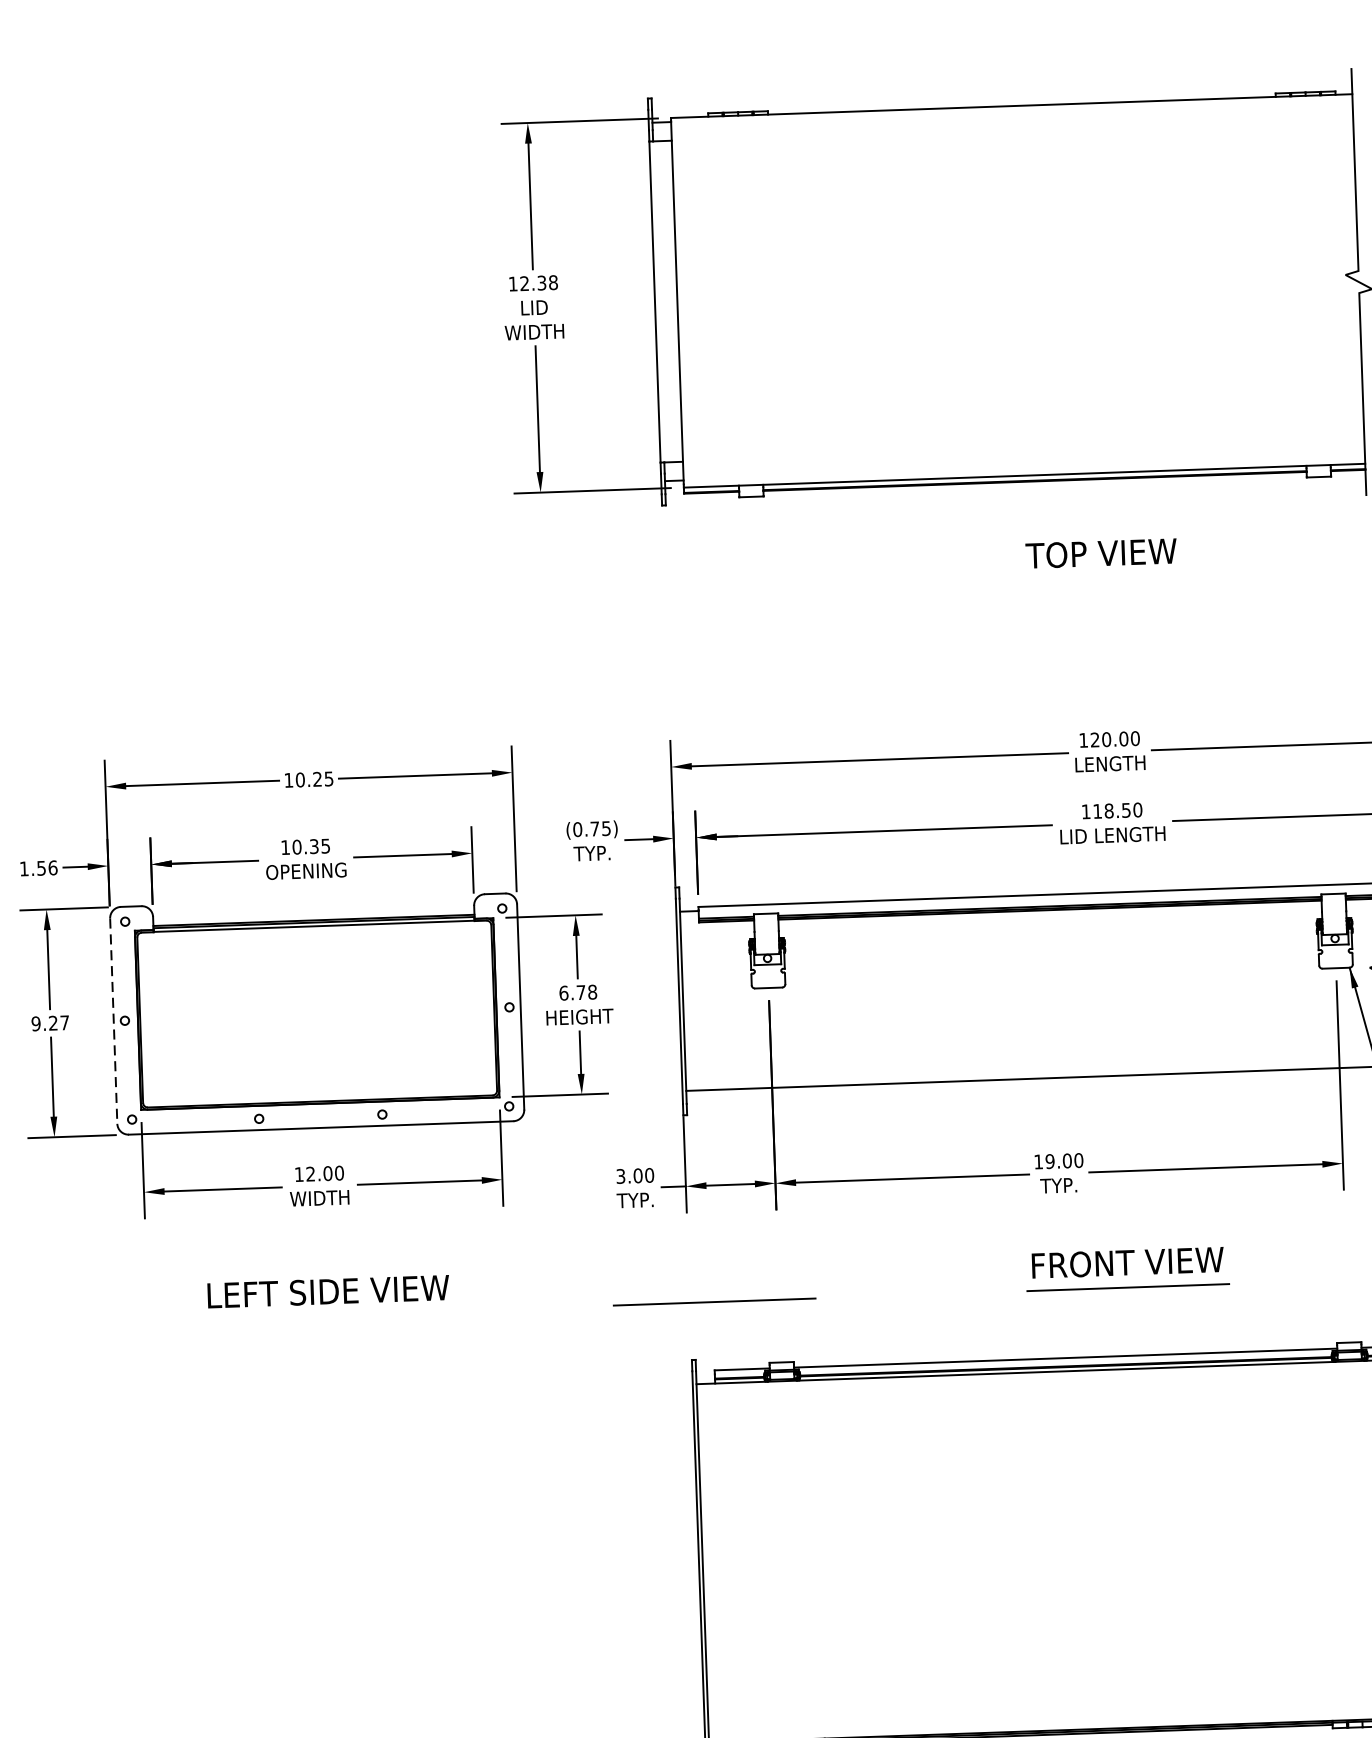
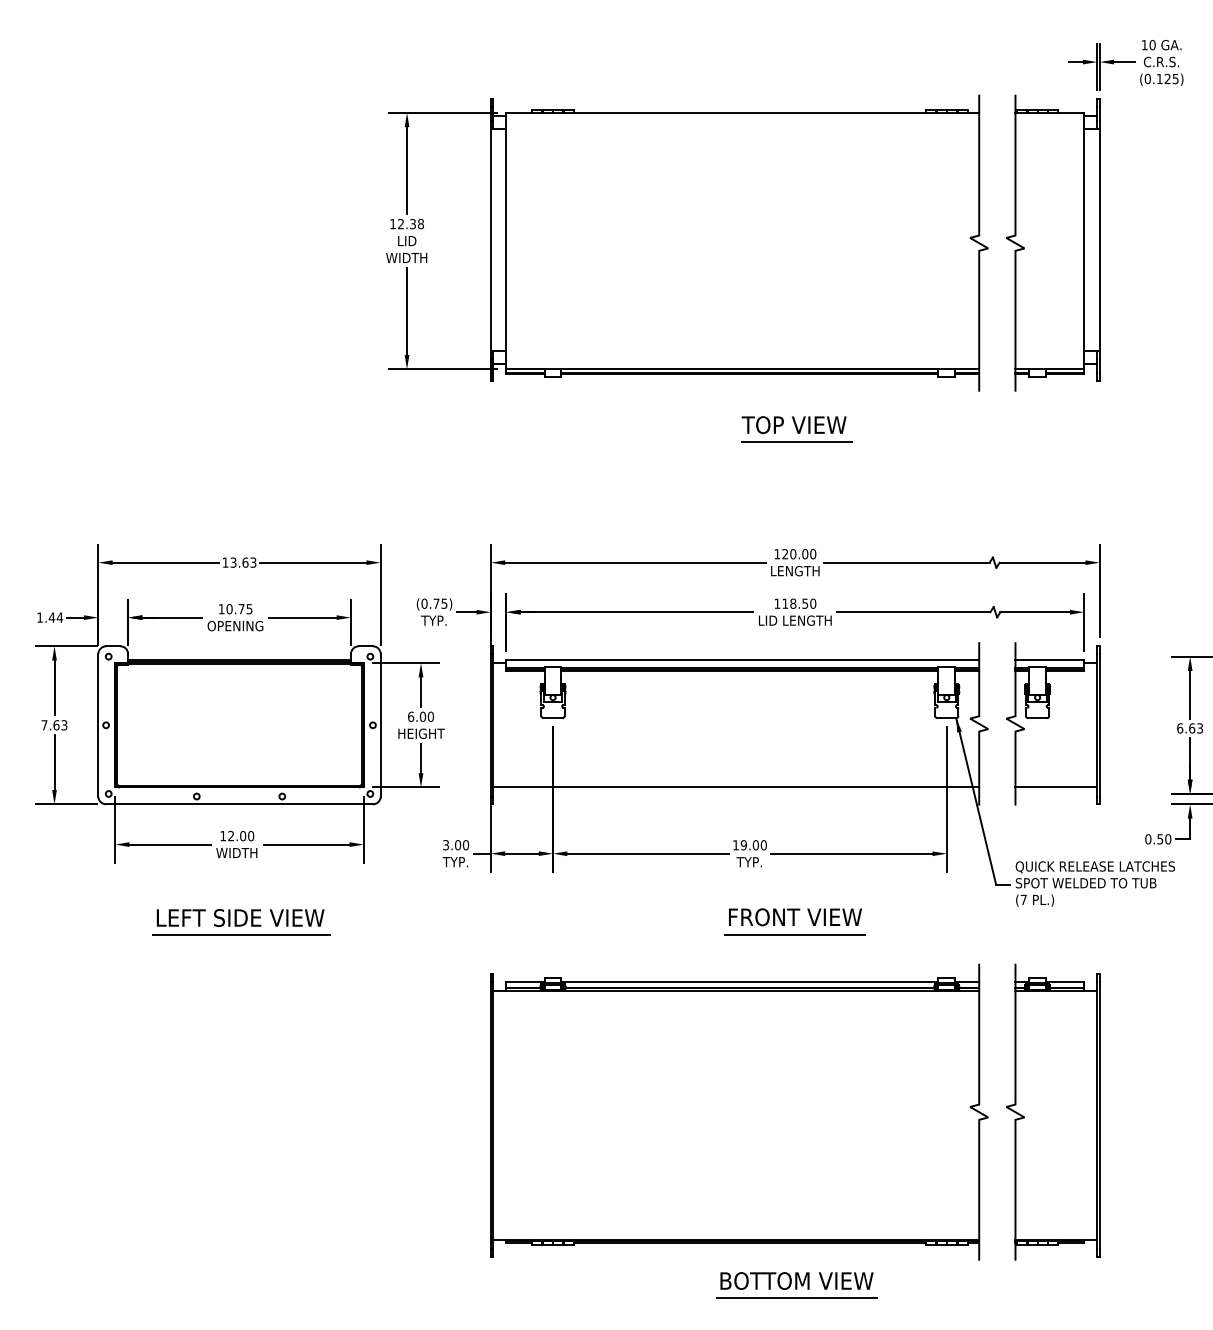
line: (1105, 578) -> (796, 442), added
text: (314, 779) -> (243, 562), 10.25 -> 13.63
text: (314, 847) -> (241, 609), 10.35 -> 10.75
text: (46, 867) -> (55, 617), 1.56 -> 1.44
text: (586, 991) -> (426, 716), 6.78 -> 6.00
line: (113, 1021) -> (98, 725), dashed -> solid
text: (50, 1023) -> (54, 725), 9.27 -> 7.63
line: (713, 1302) -> (507, 934), removed
line: (330, 1316) -> (241, 935), added

